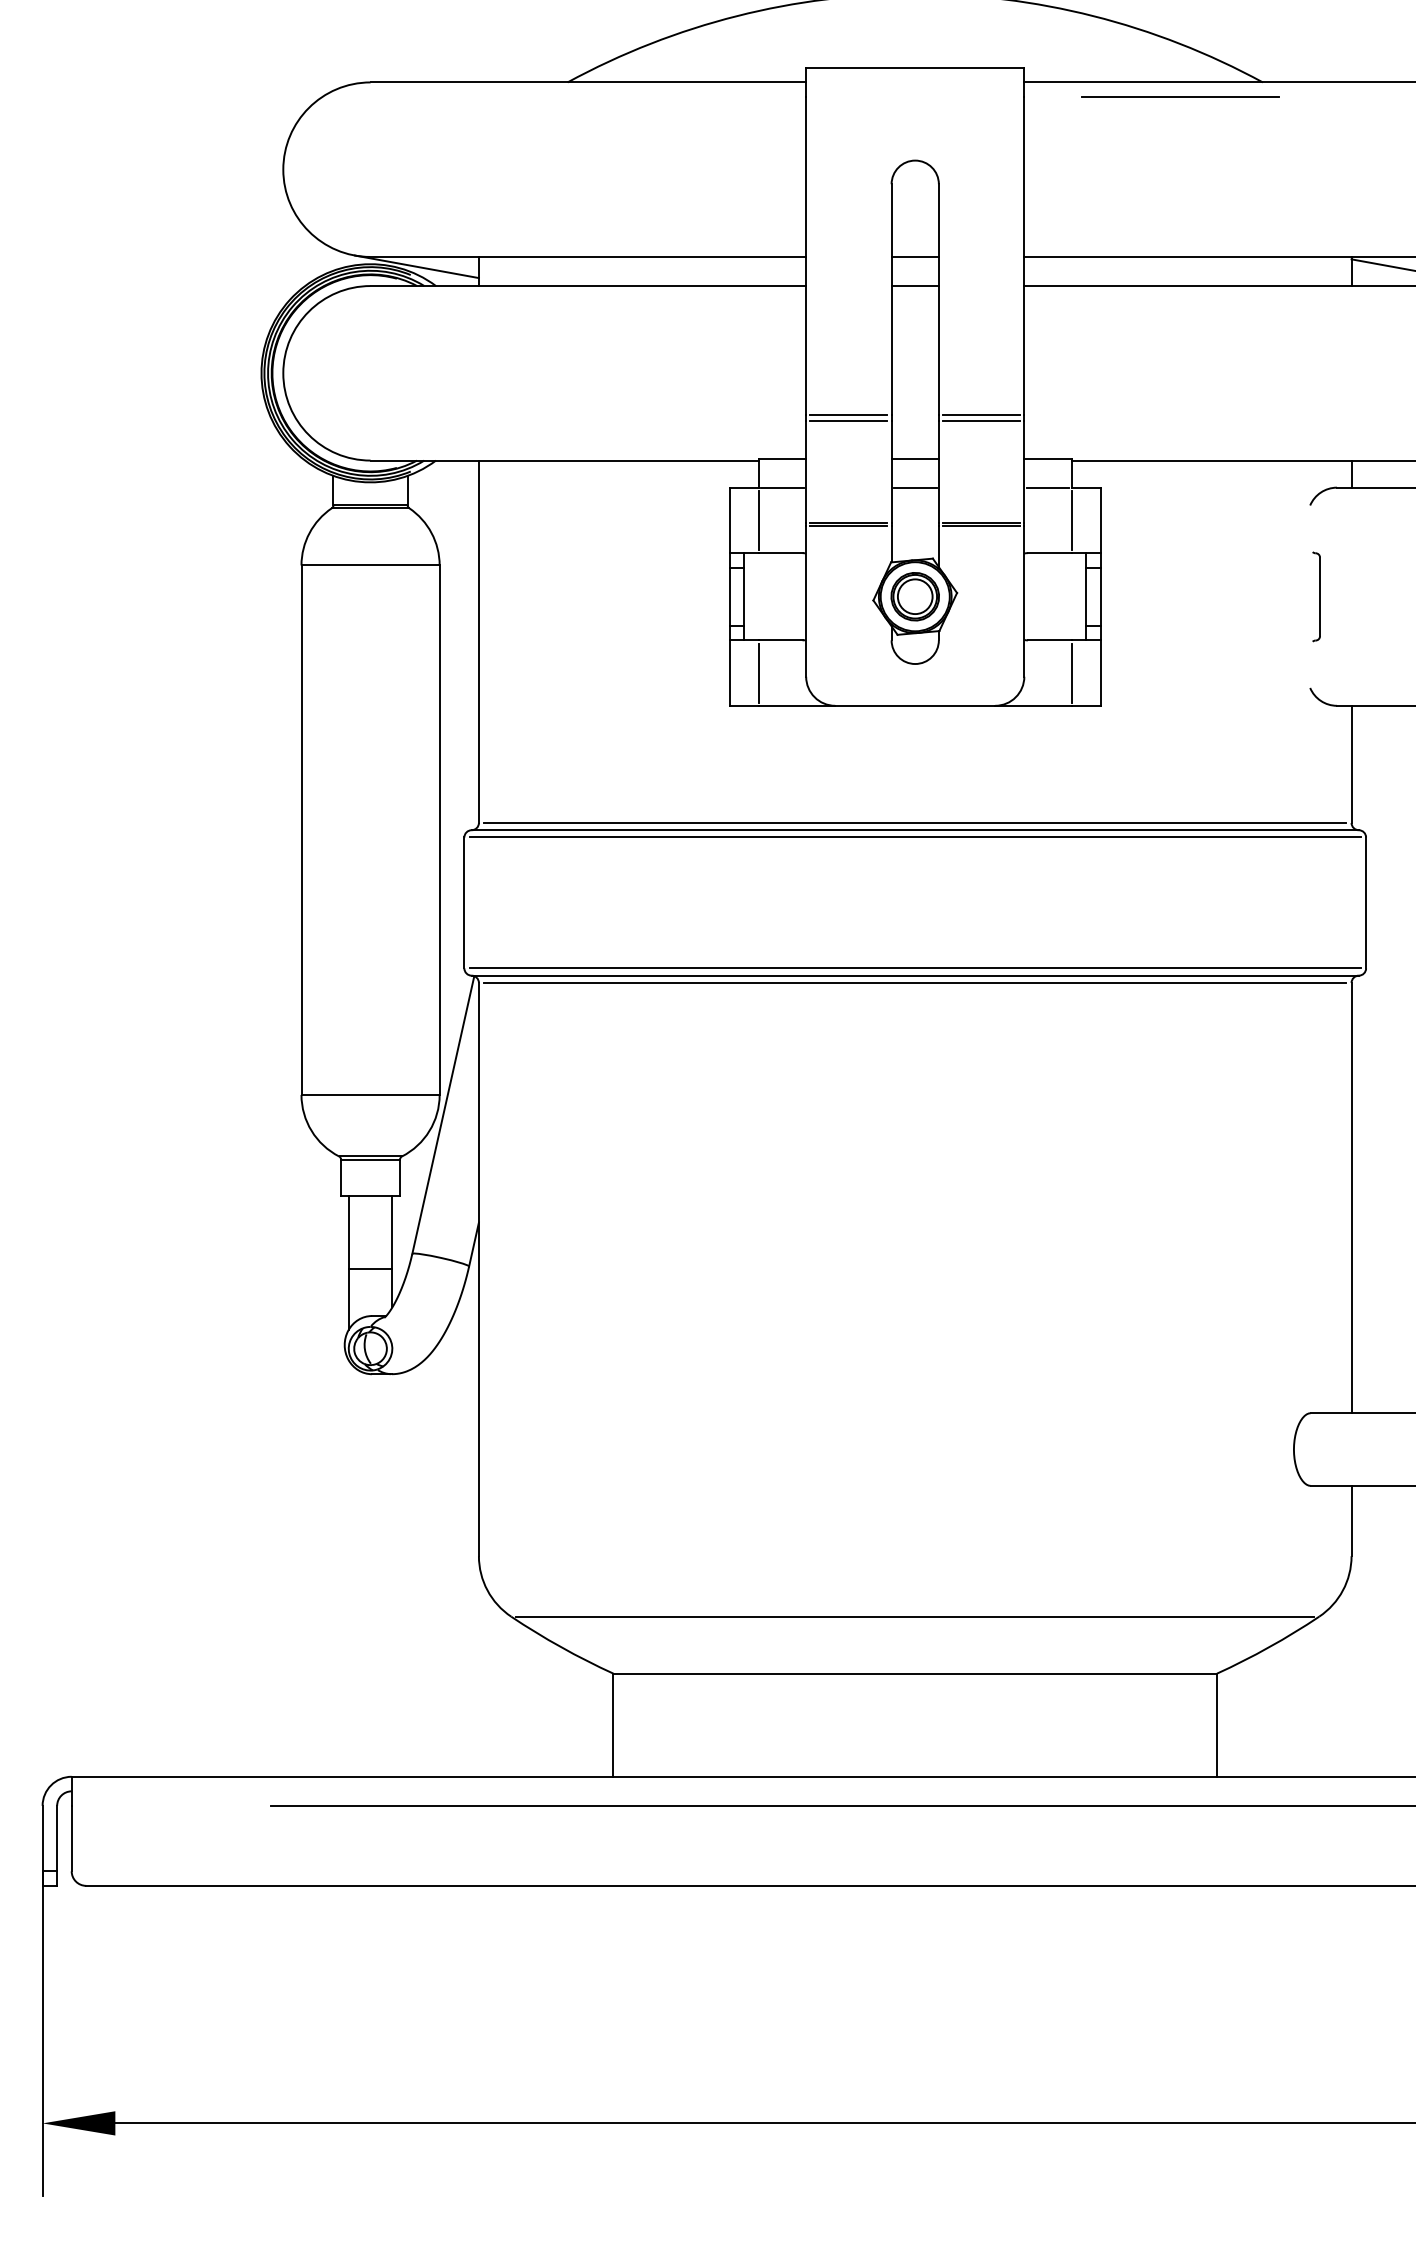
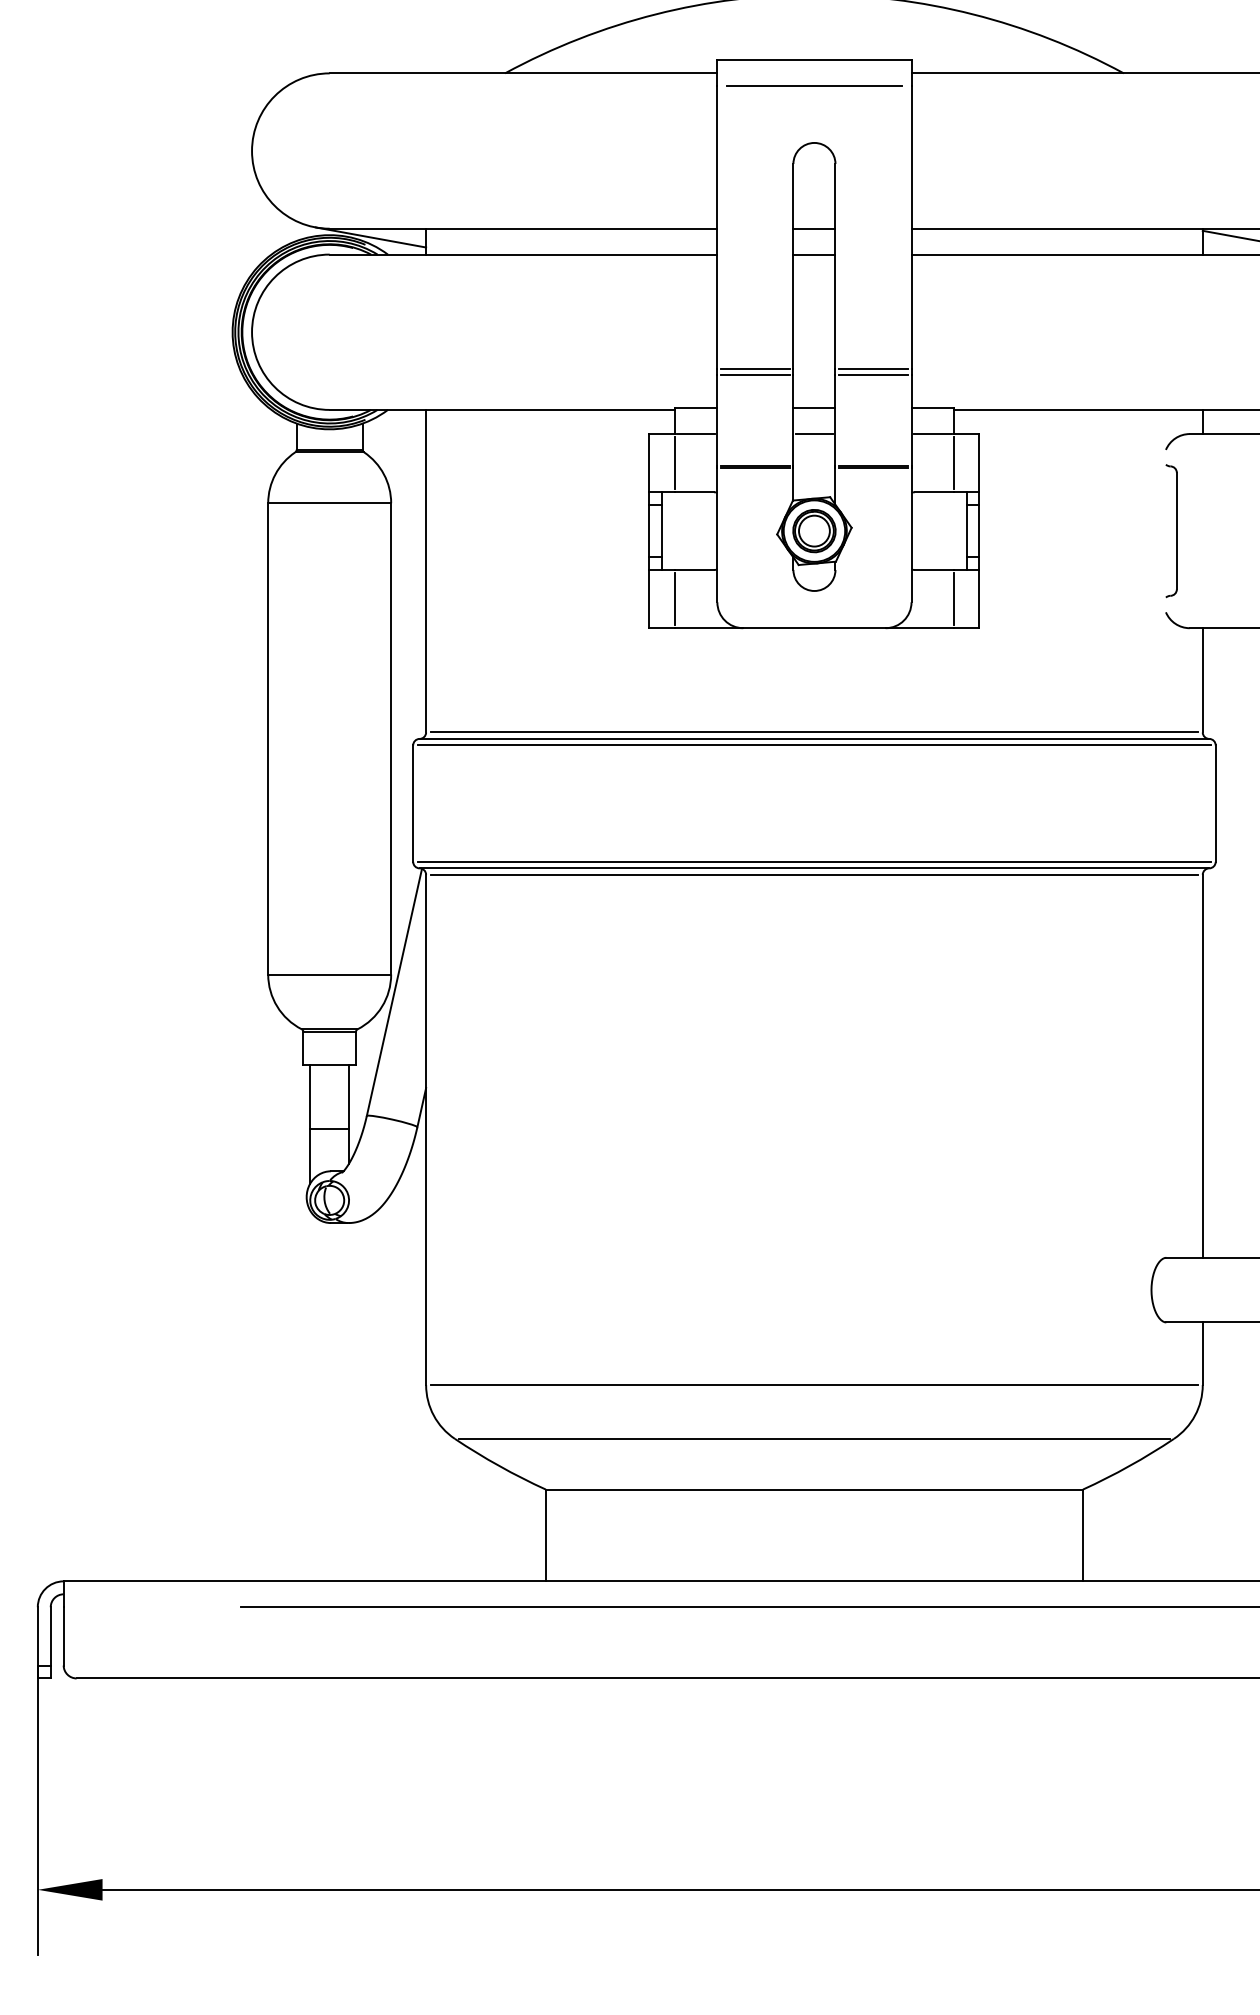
line: (1180, 96) -> (814, 85), moved
part: (1316, 597) -> (1171, 531), size x1.67
line: (914, 1556) -> (813, 1385), added

